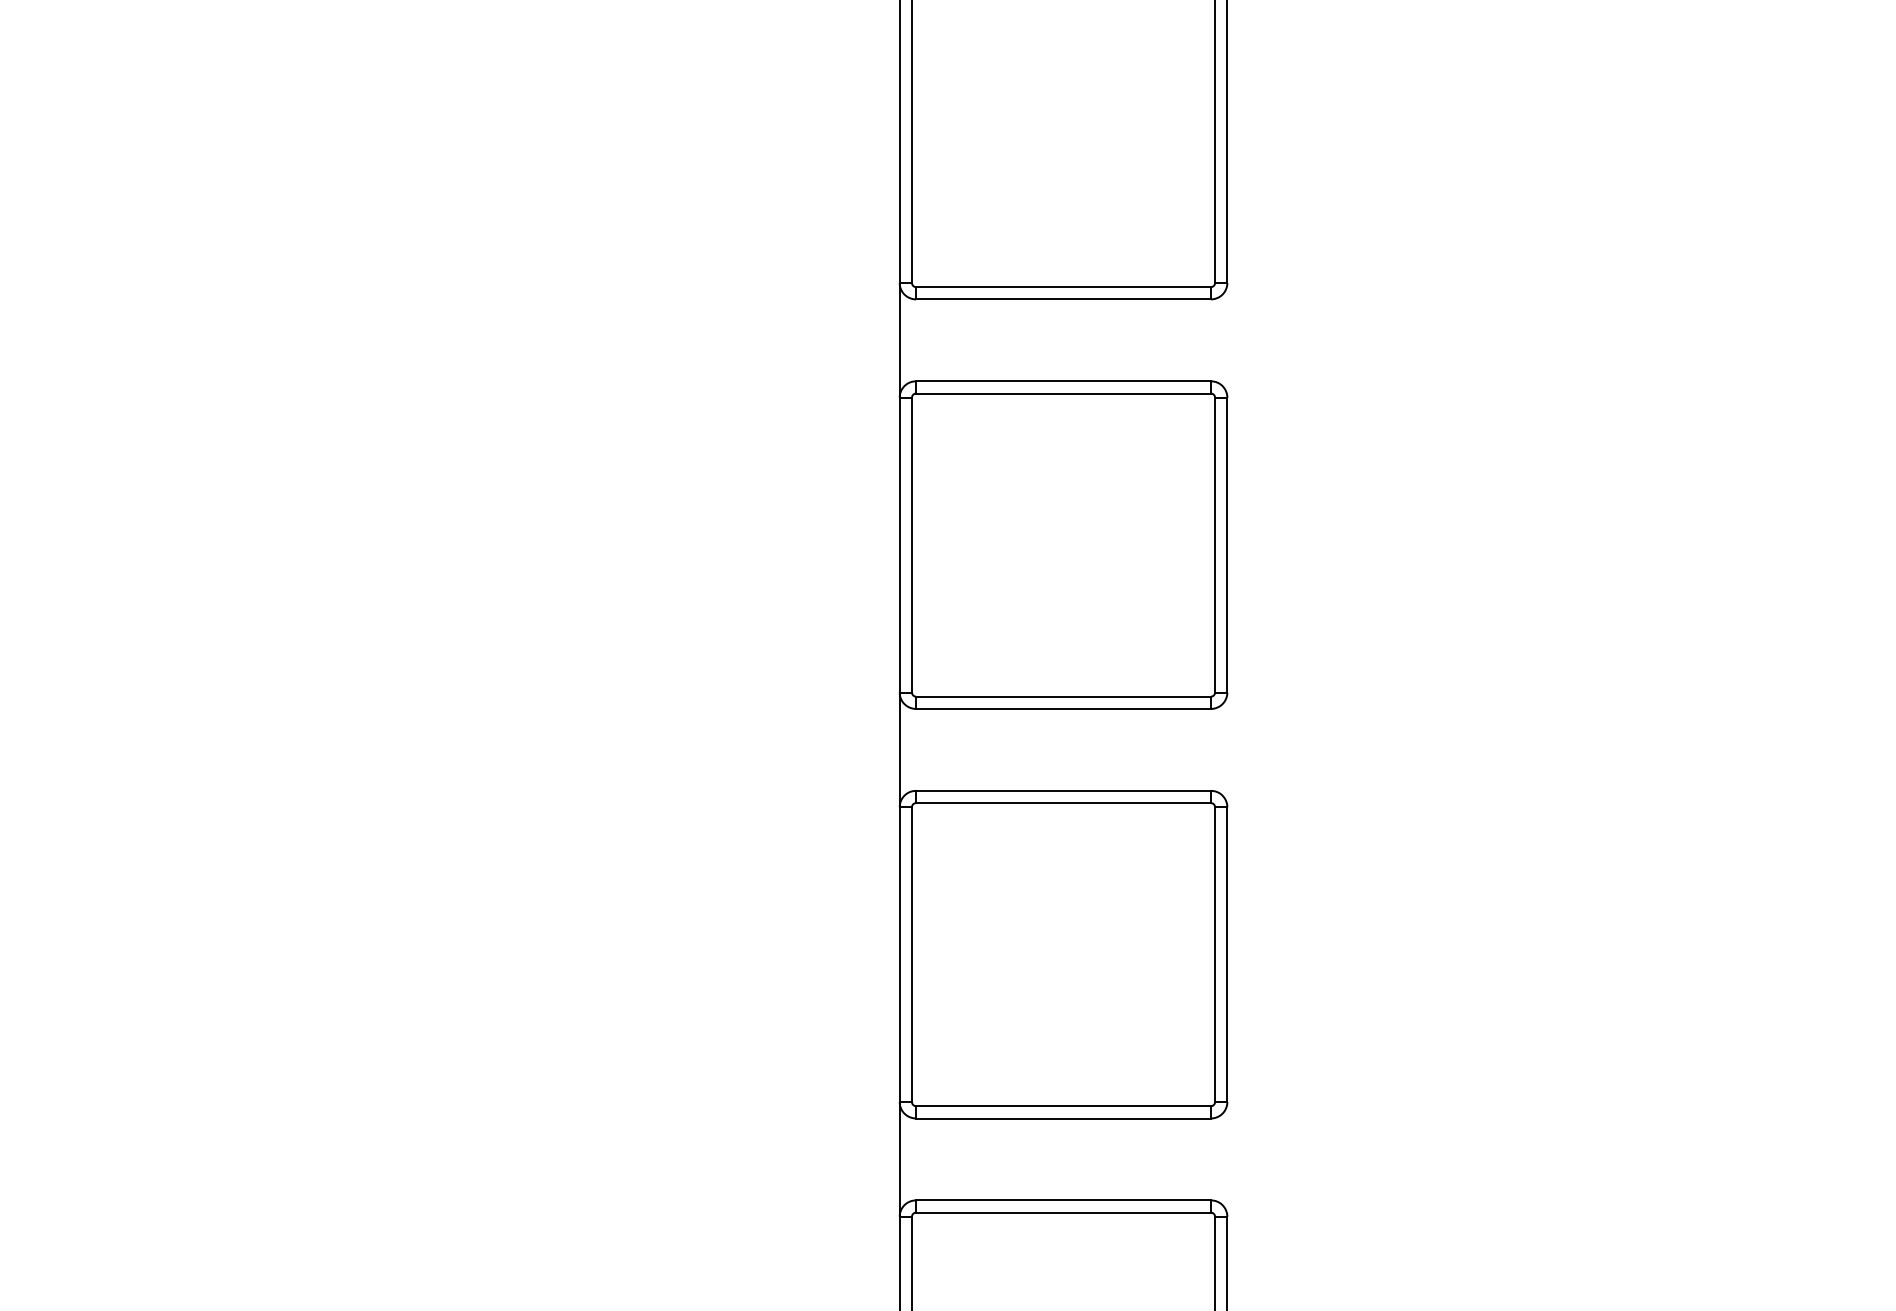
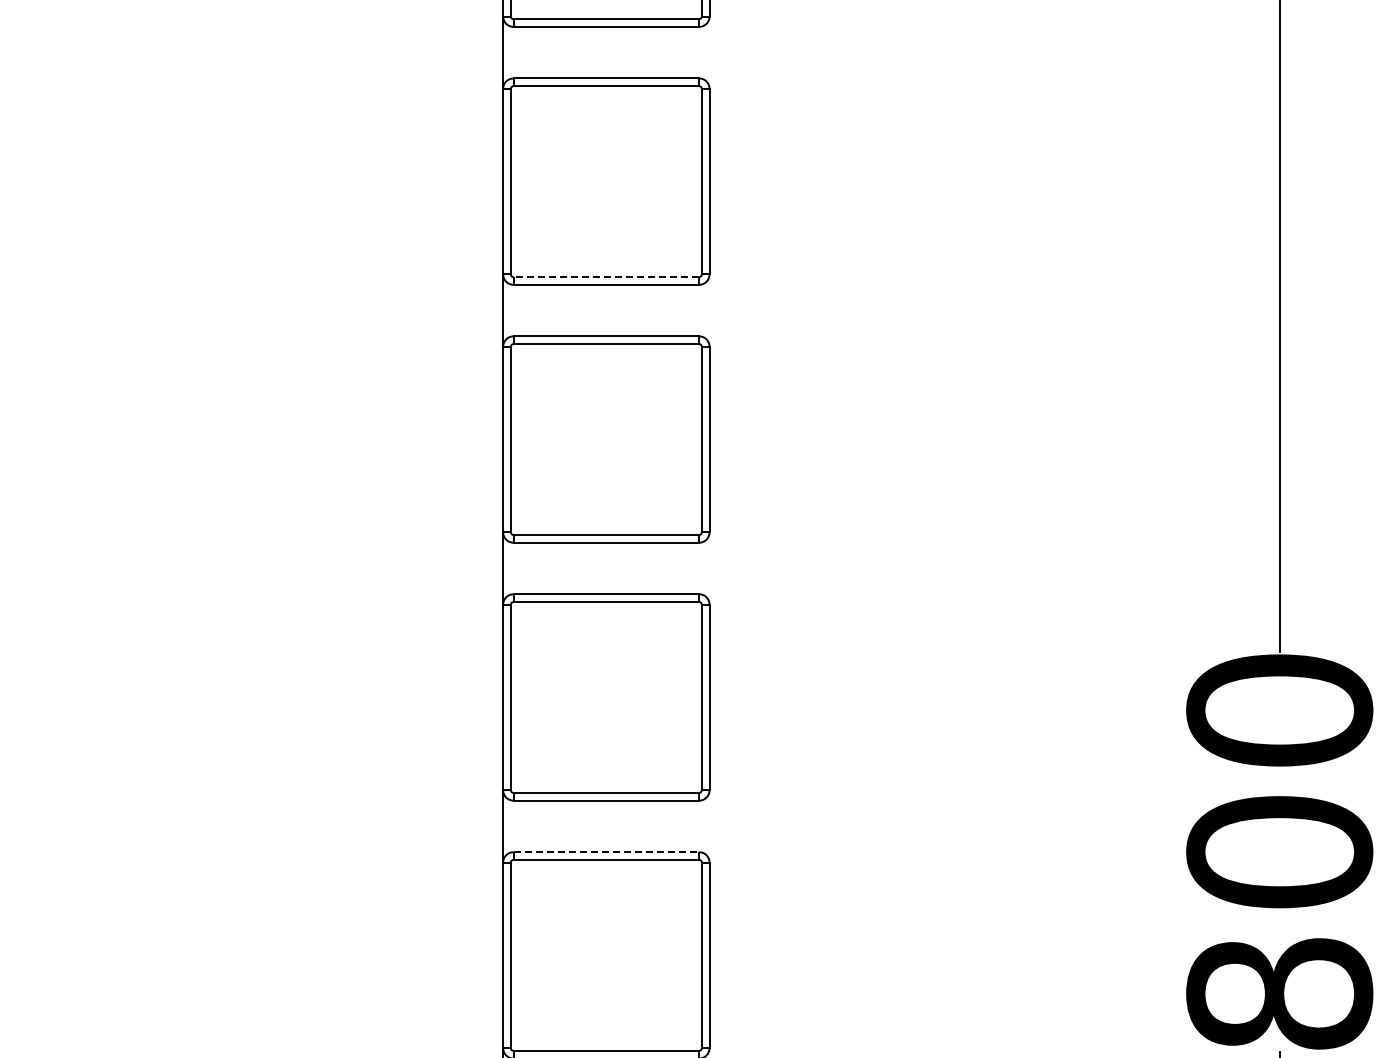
line: (1063, 287) -> (606, 277), solid -> dashed
line: (1063, 1200) -> (606, 852), solid -> dashed

